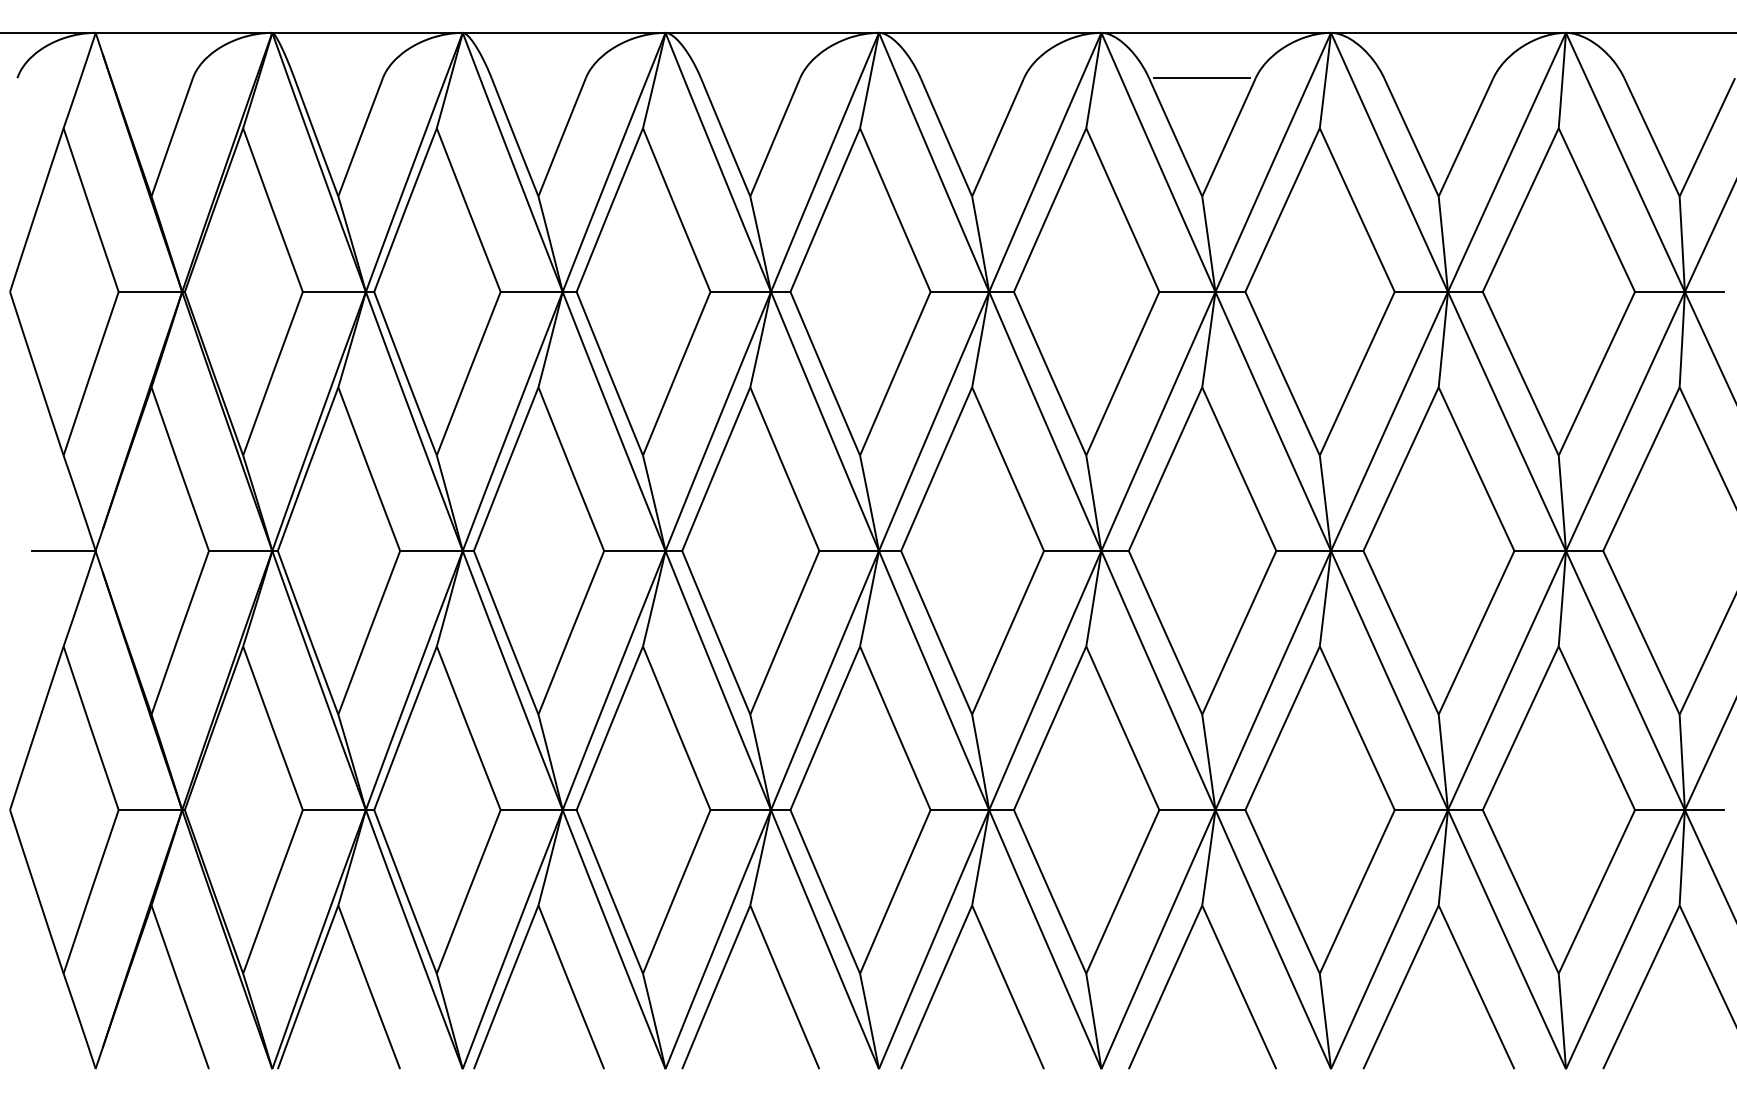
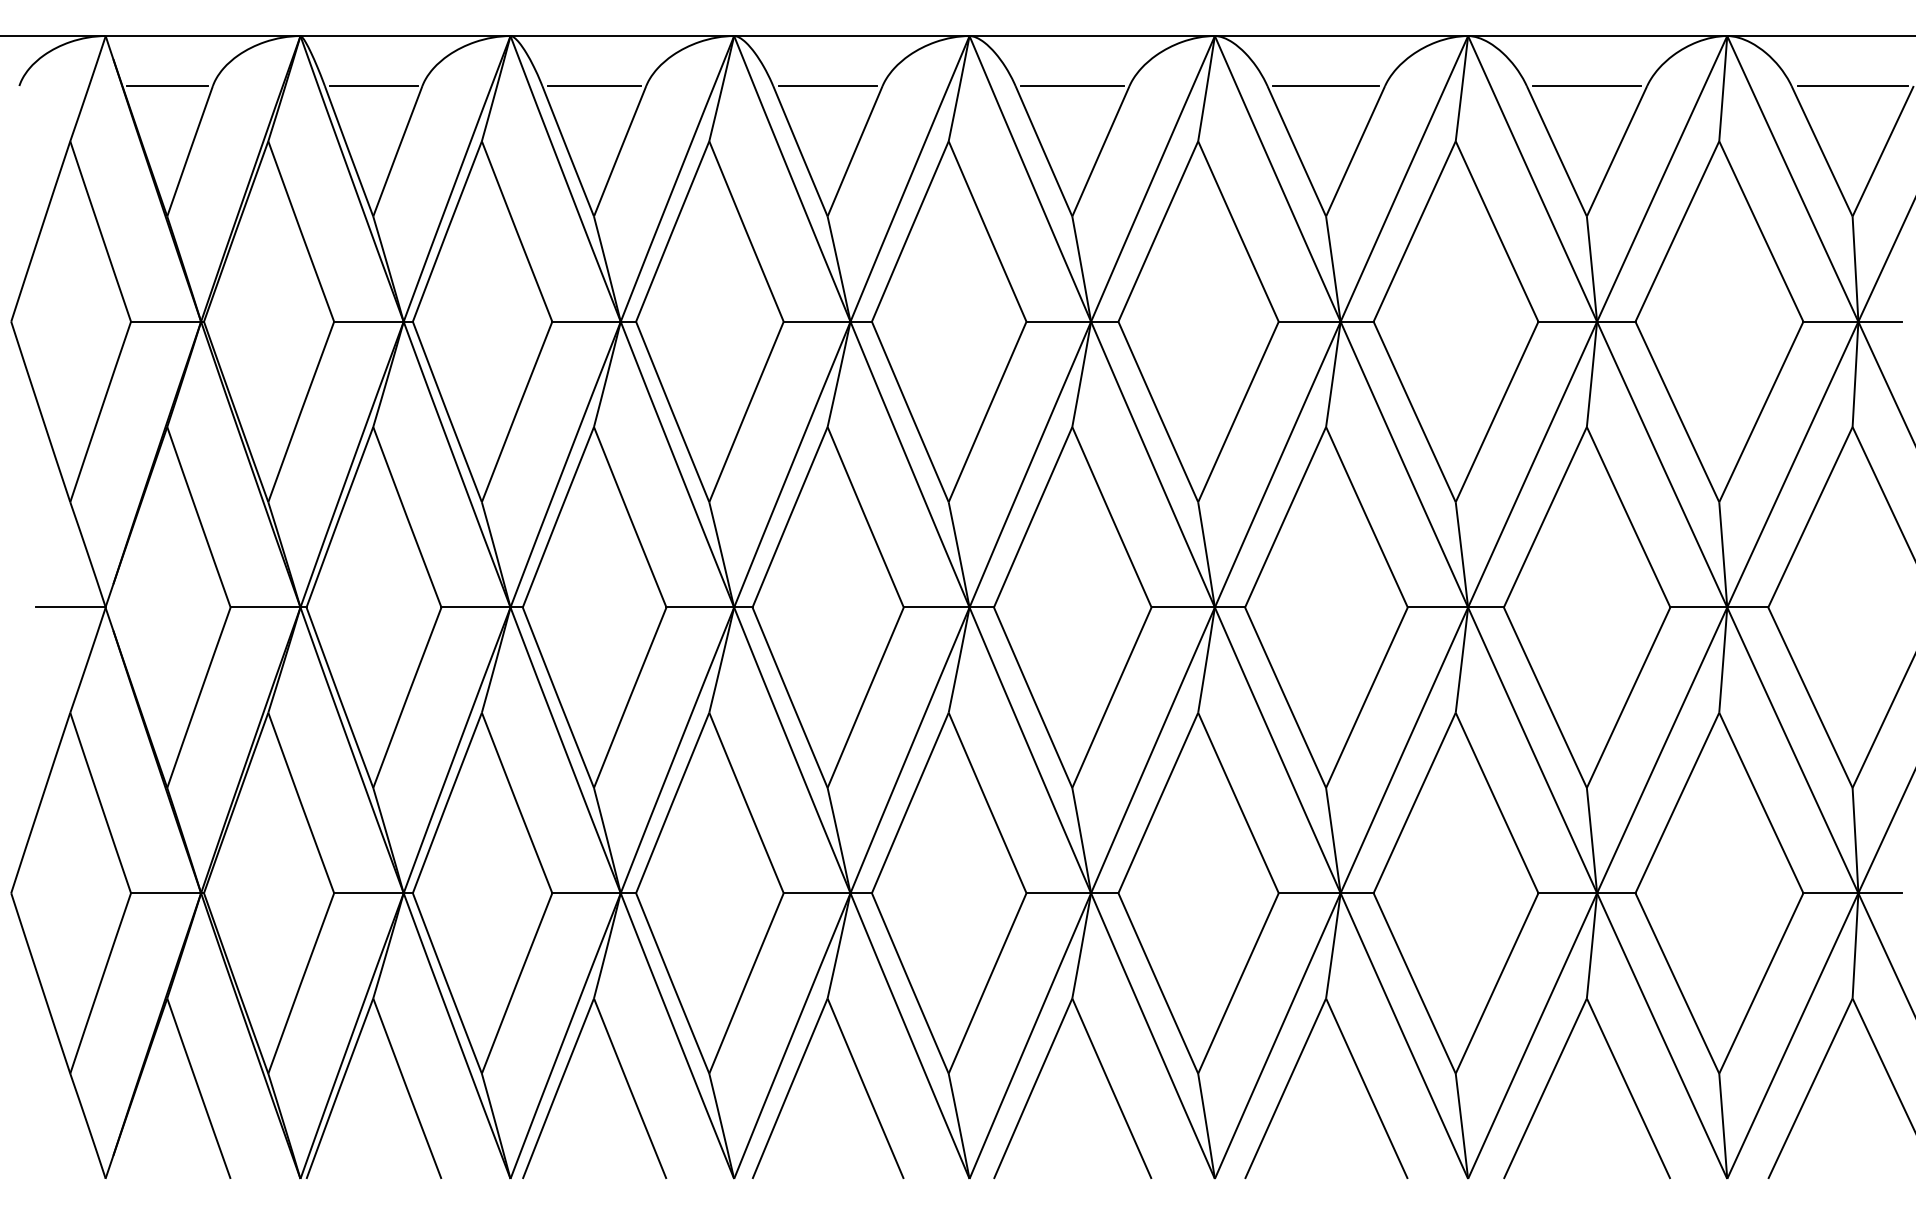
line: (151, 78) -> (167, 86), added
line: (338, 78) -> (373, 86), added
line: (538, 78) -> (594, 86), added
line: (750, 78) -> (827, 86), added
line: (971, 78) -> (1071, 86), added
line: (1438, 78) -> (1586, 86), added
line: (1679, 78) -> (1852, 86), added

